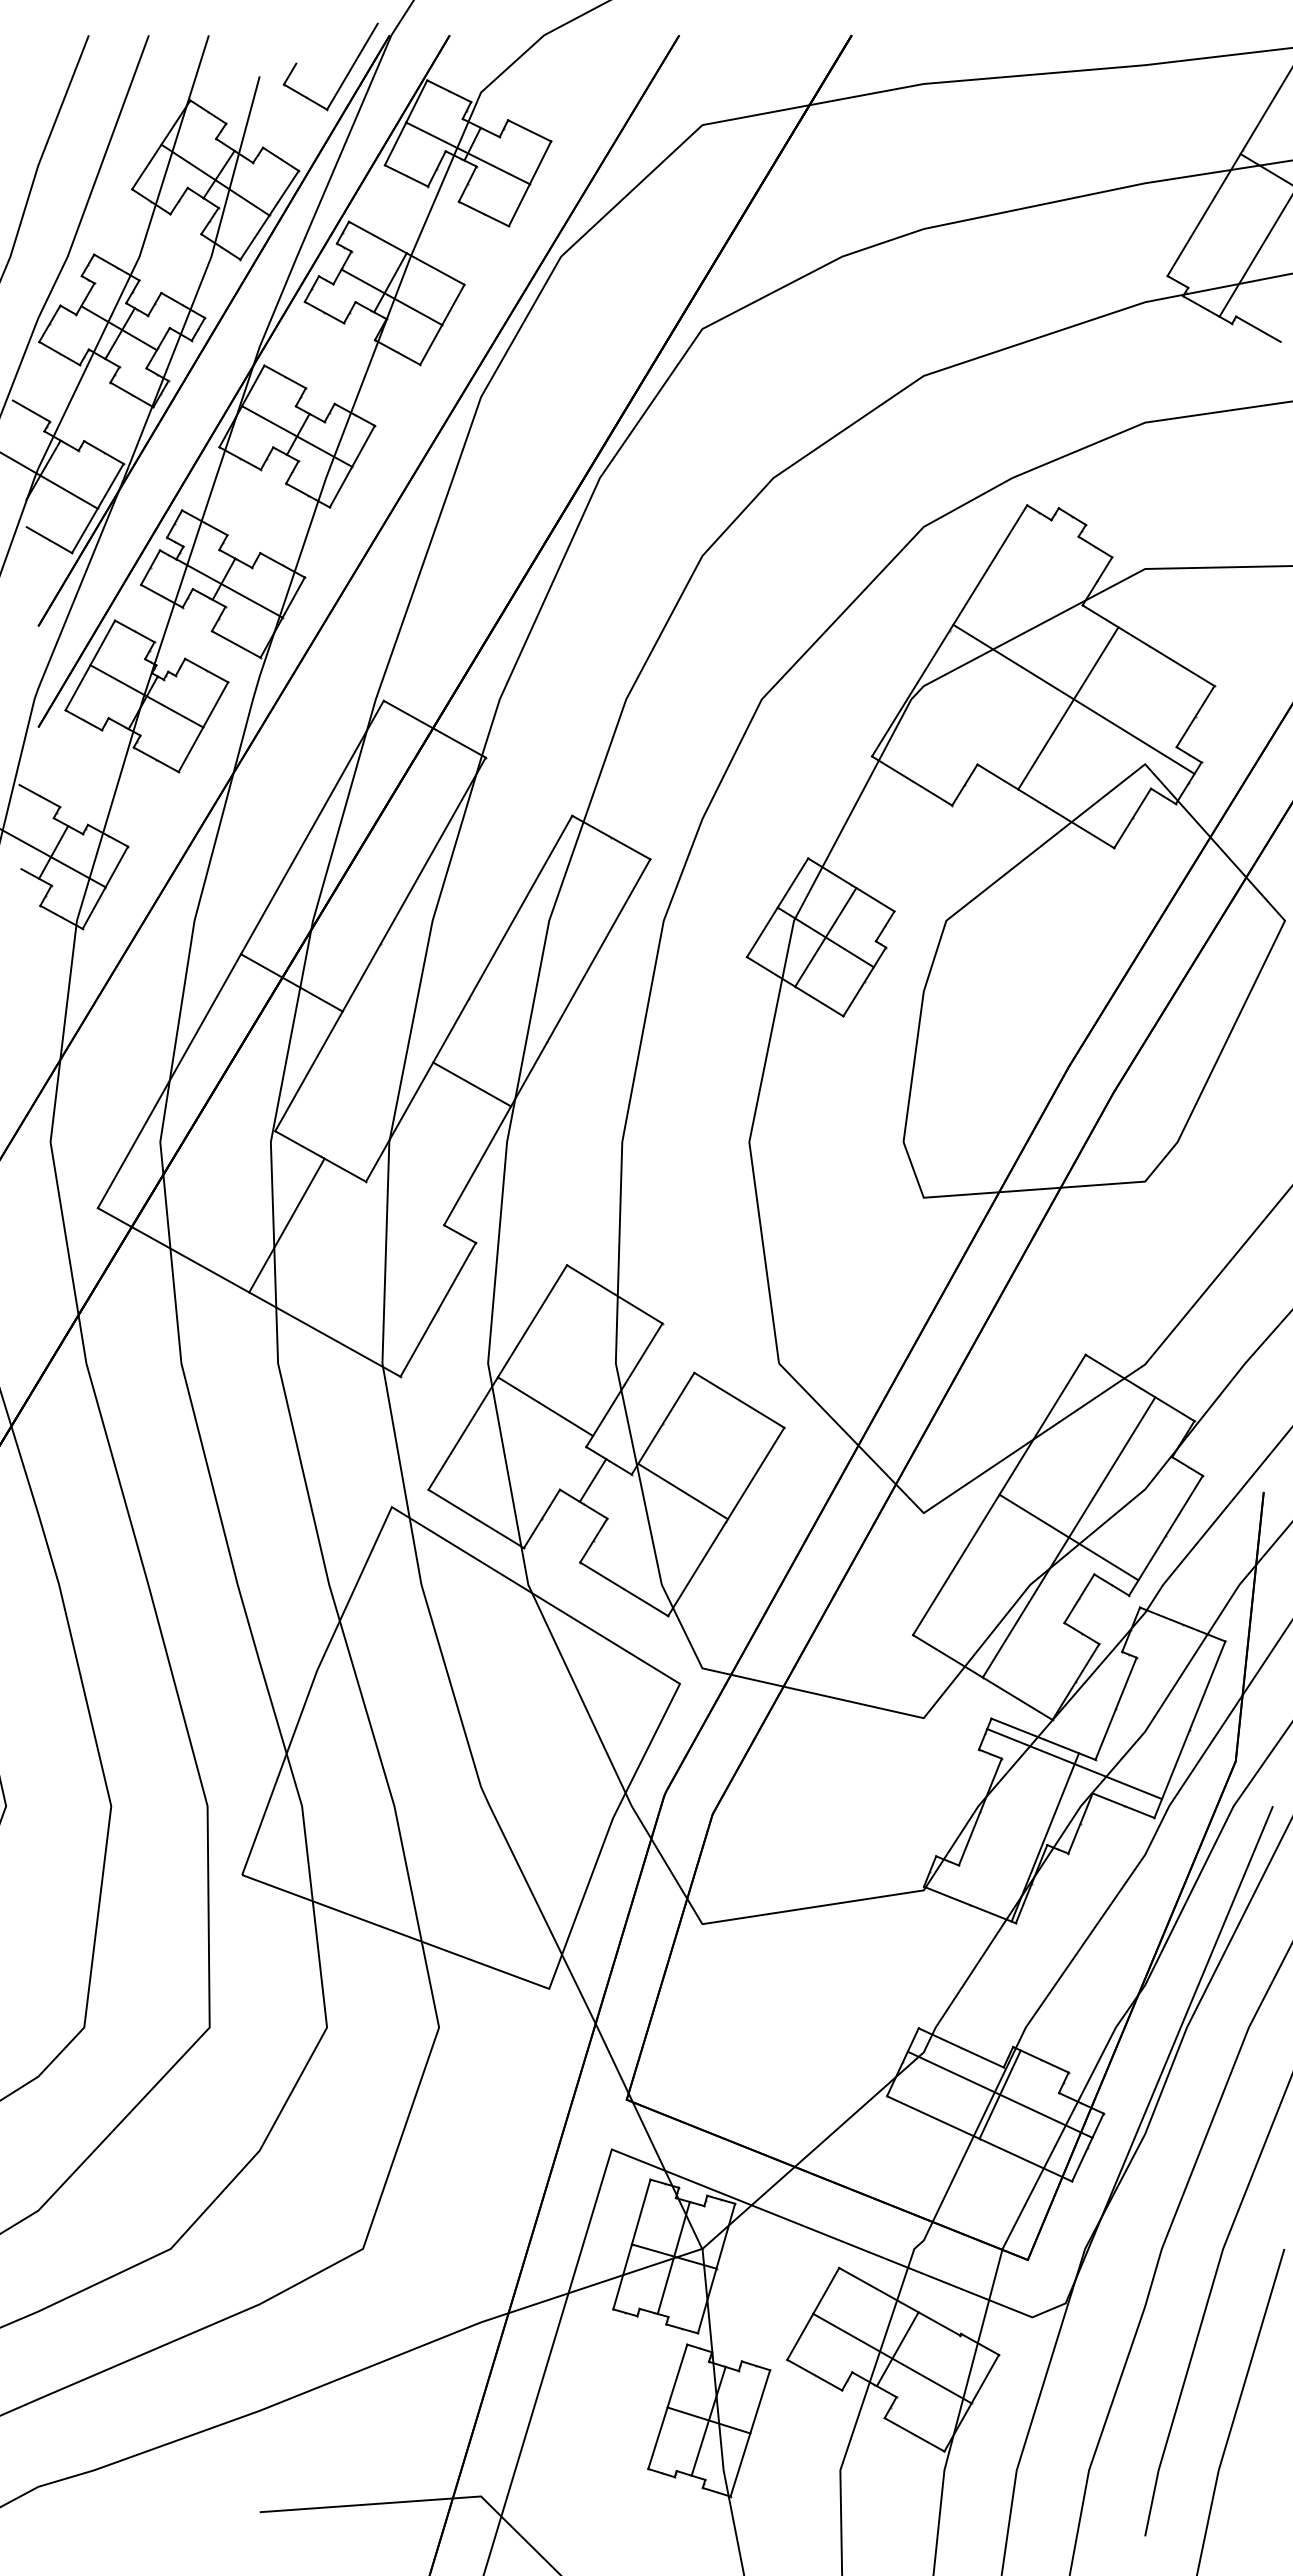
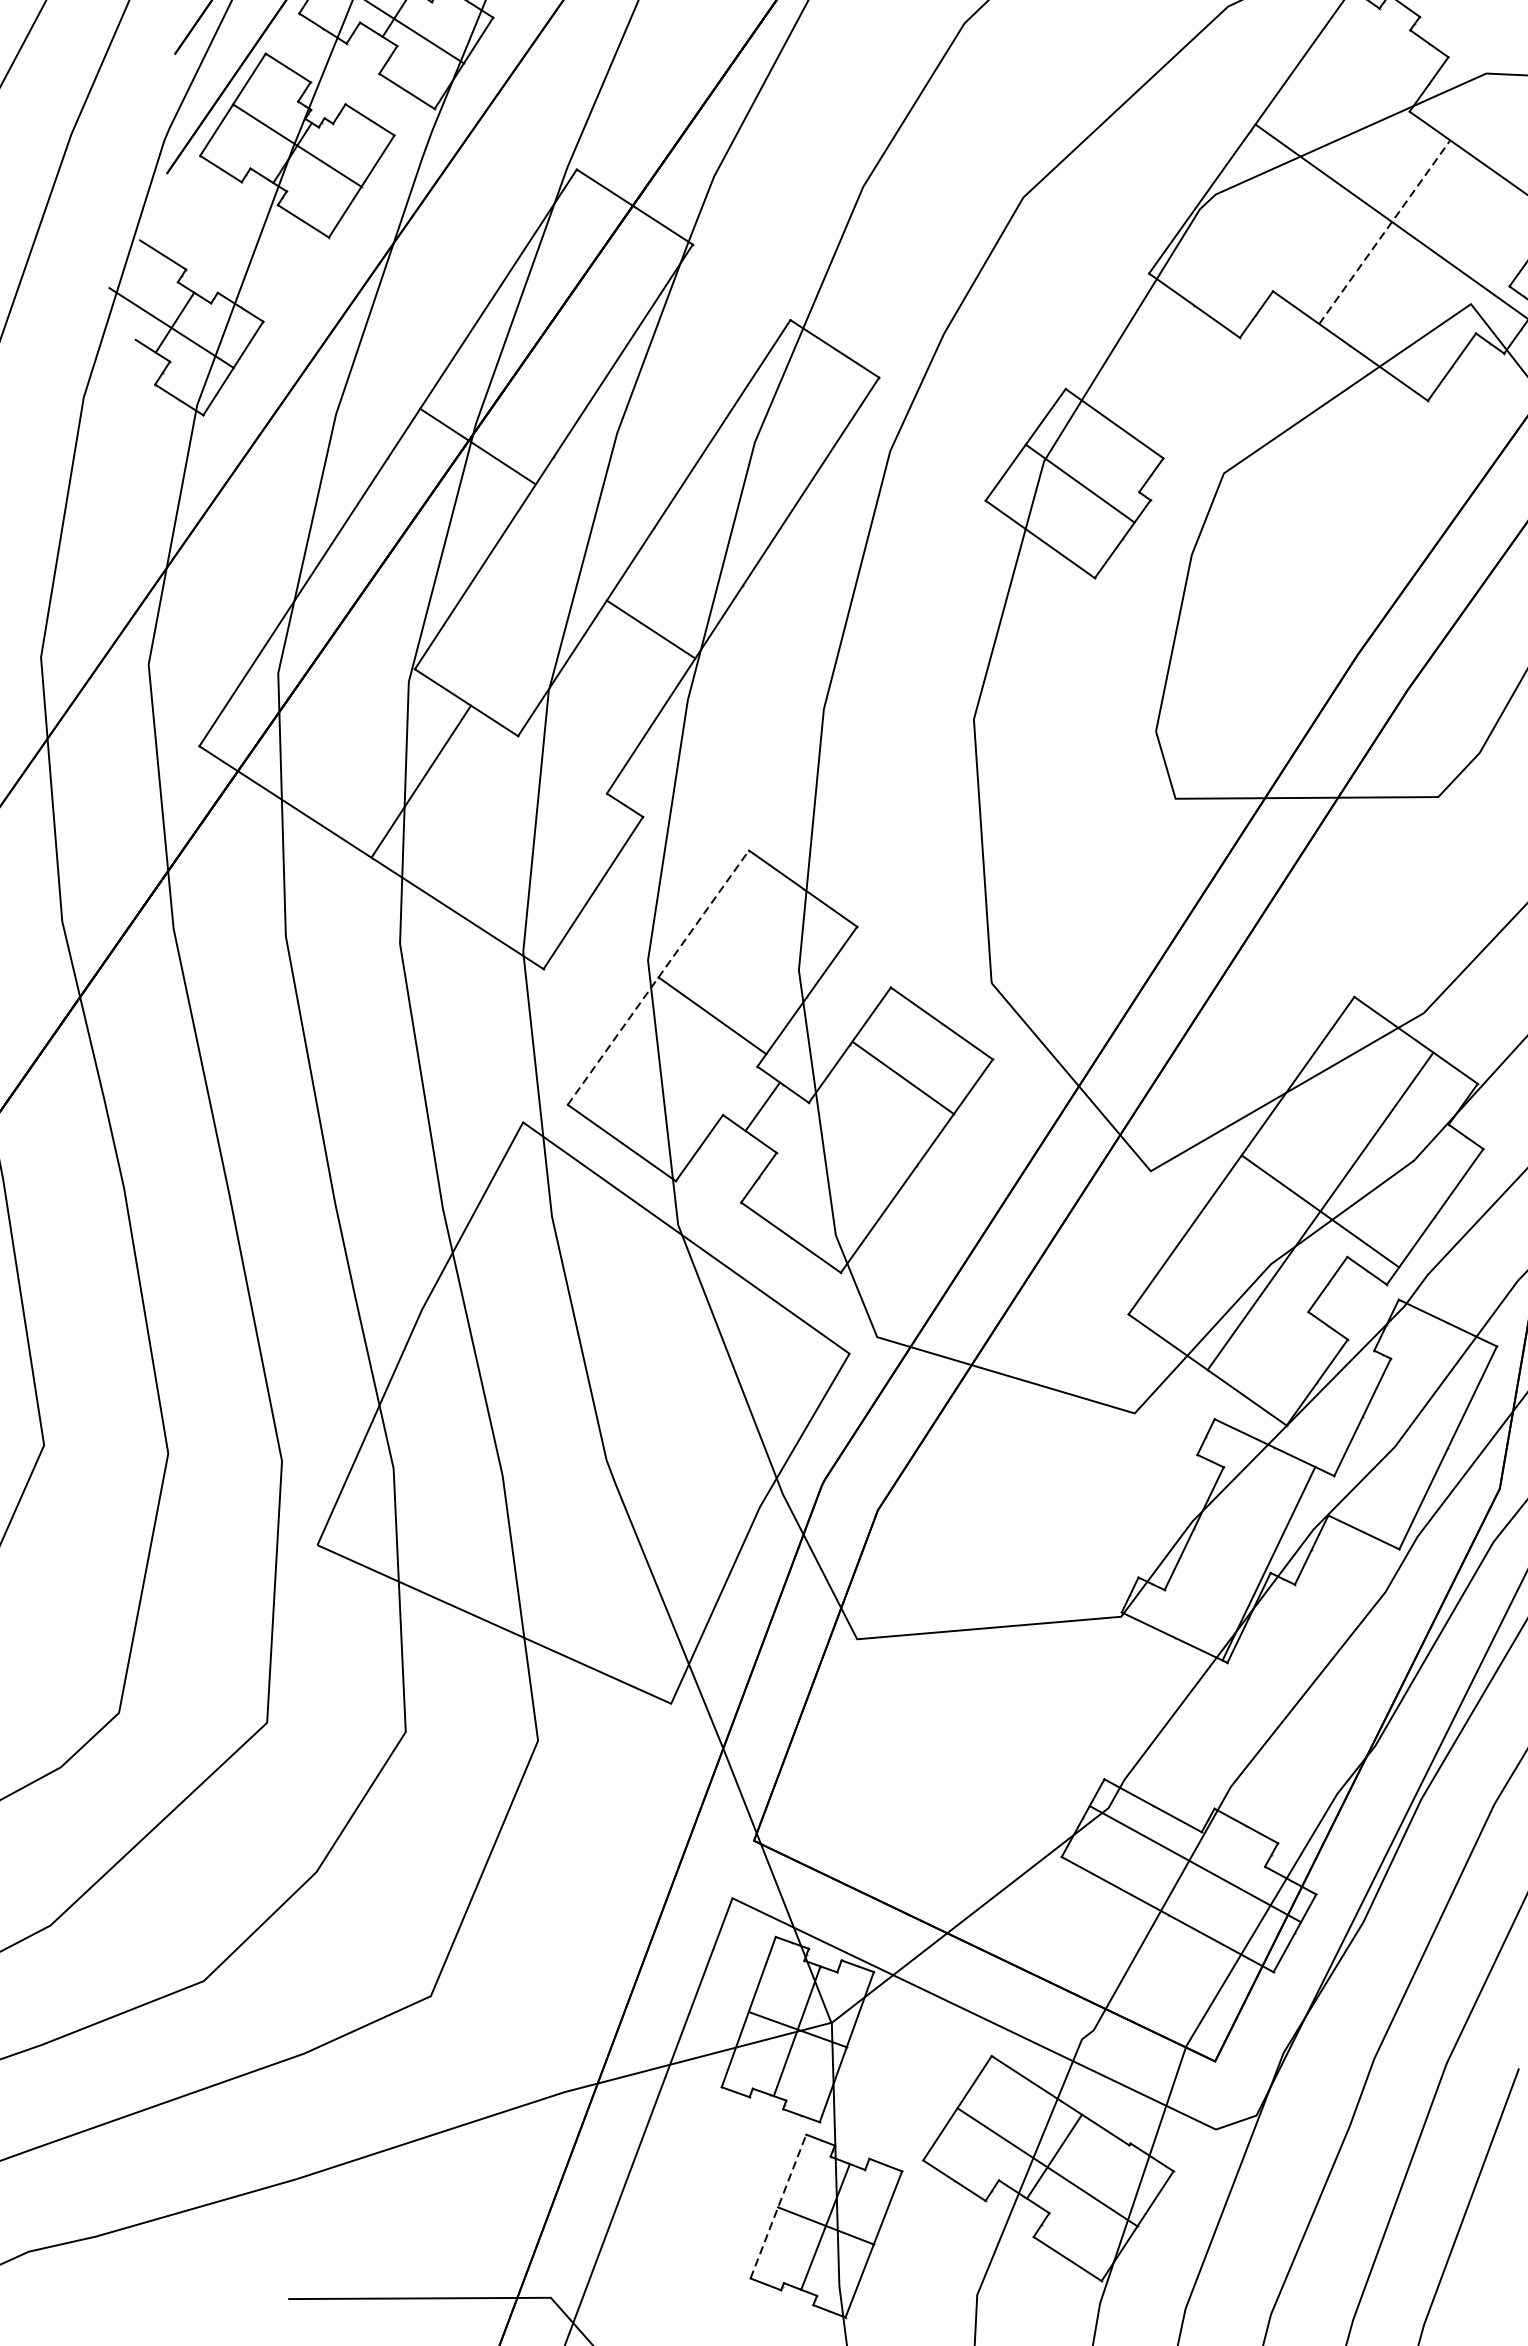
line: (1068, 707) -> (1384, 231), solid -> dashed
line: (825, 937) -> (1079, 483), removed
line: (291, 982) -> (477, 446), moved
line: (497, 1377) -> (658, 977), solid -> dashed
line: (682, 1491) -> (902, 1078), moved
line: (1074, 1764) -> (1309, 1479), removed
line: (999, 2094) -> (1194, 1863), removed
line: (667, 2406) -> (778, 2206), solid -> dashed

